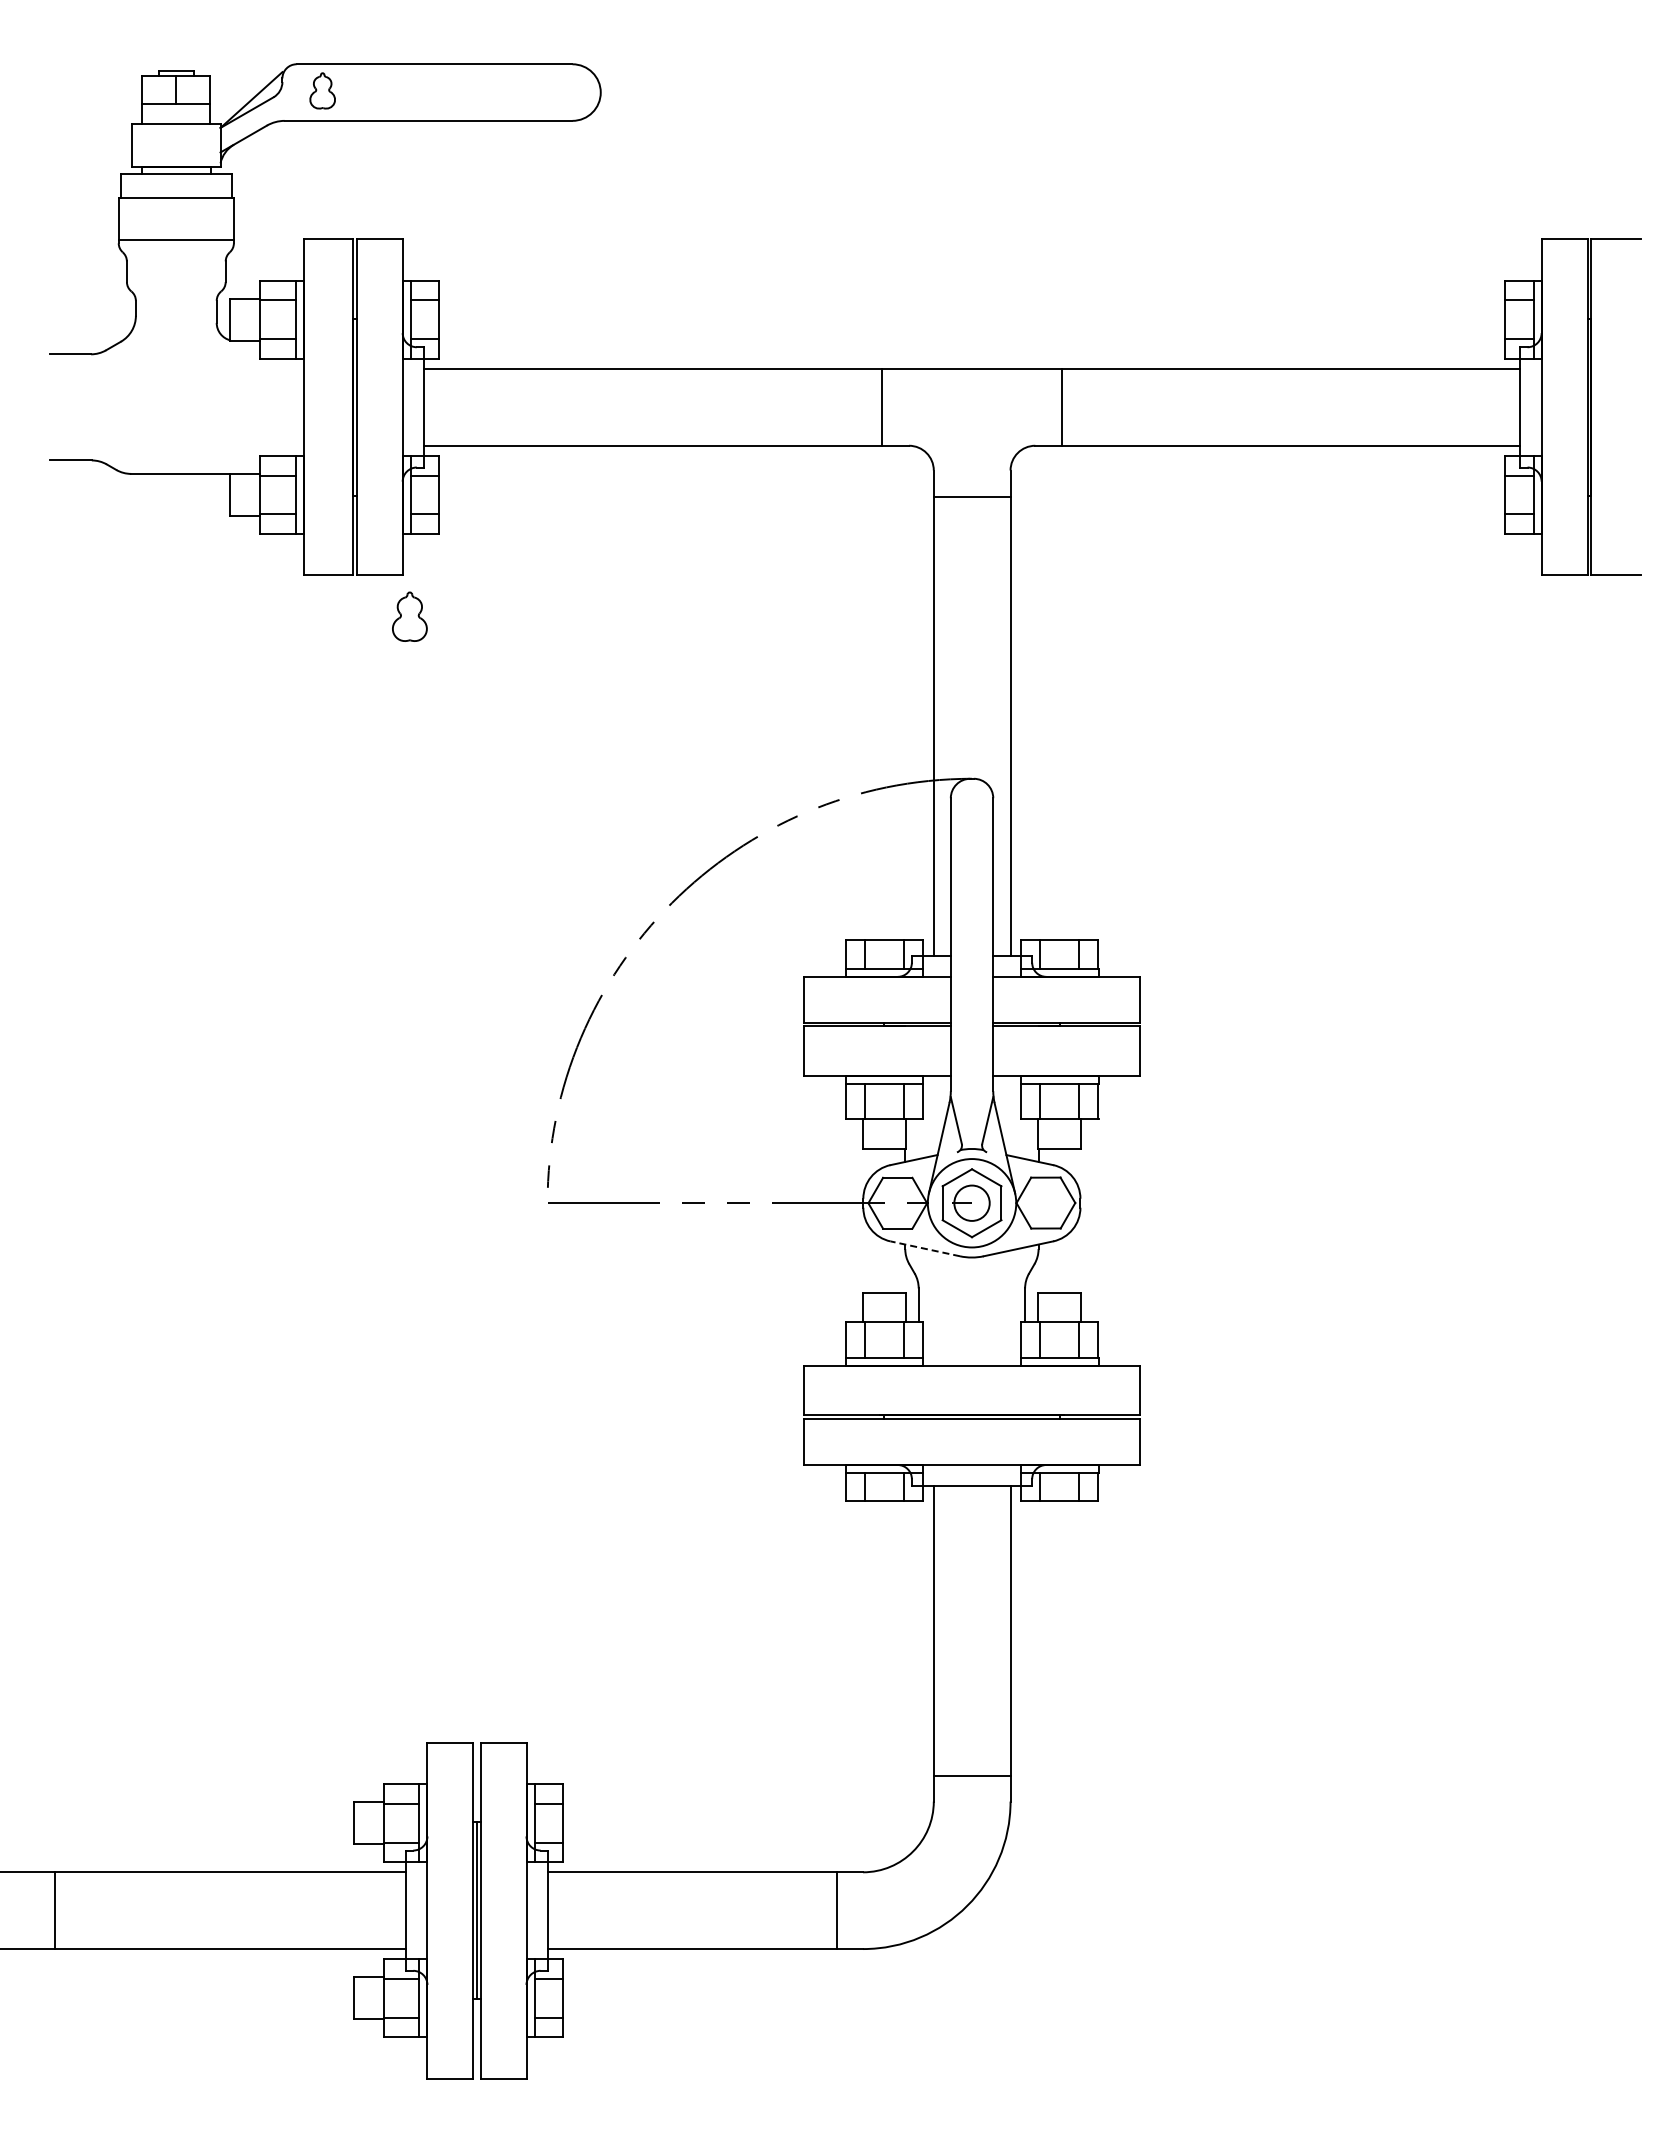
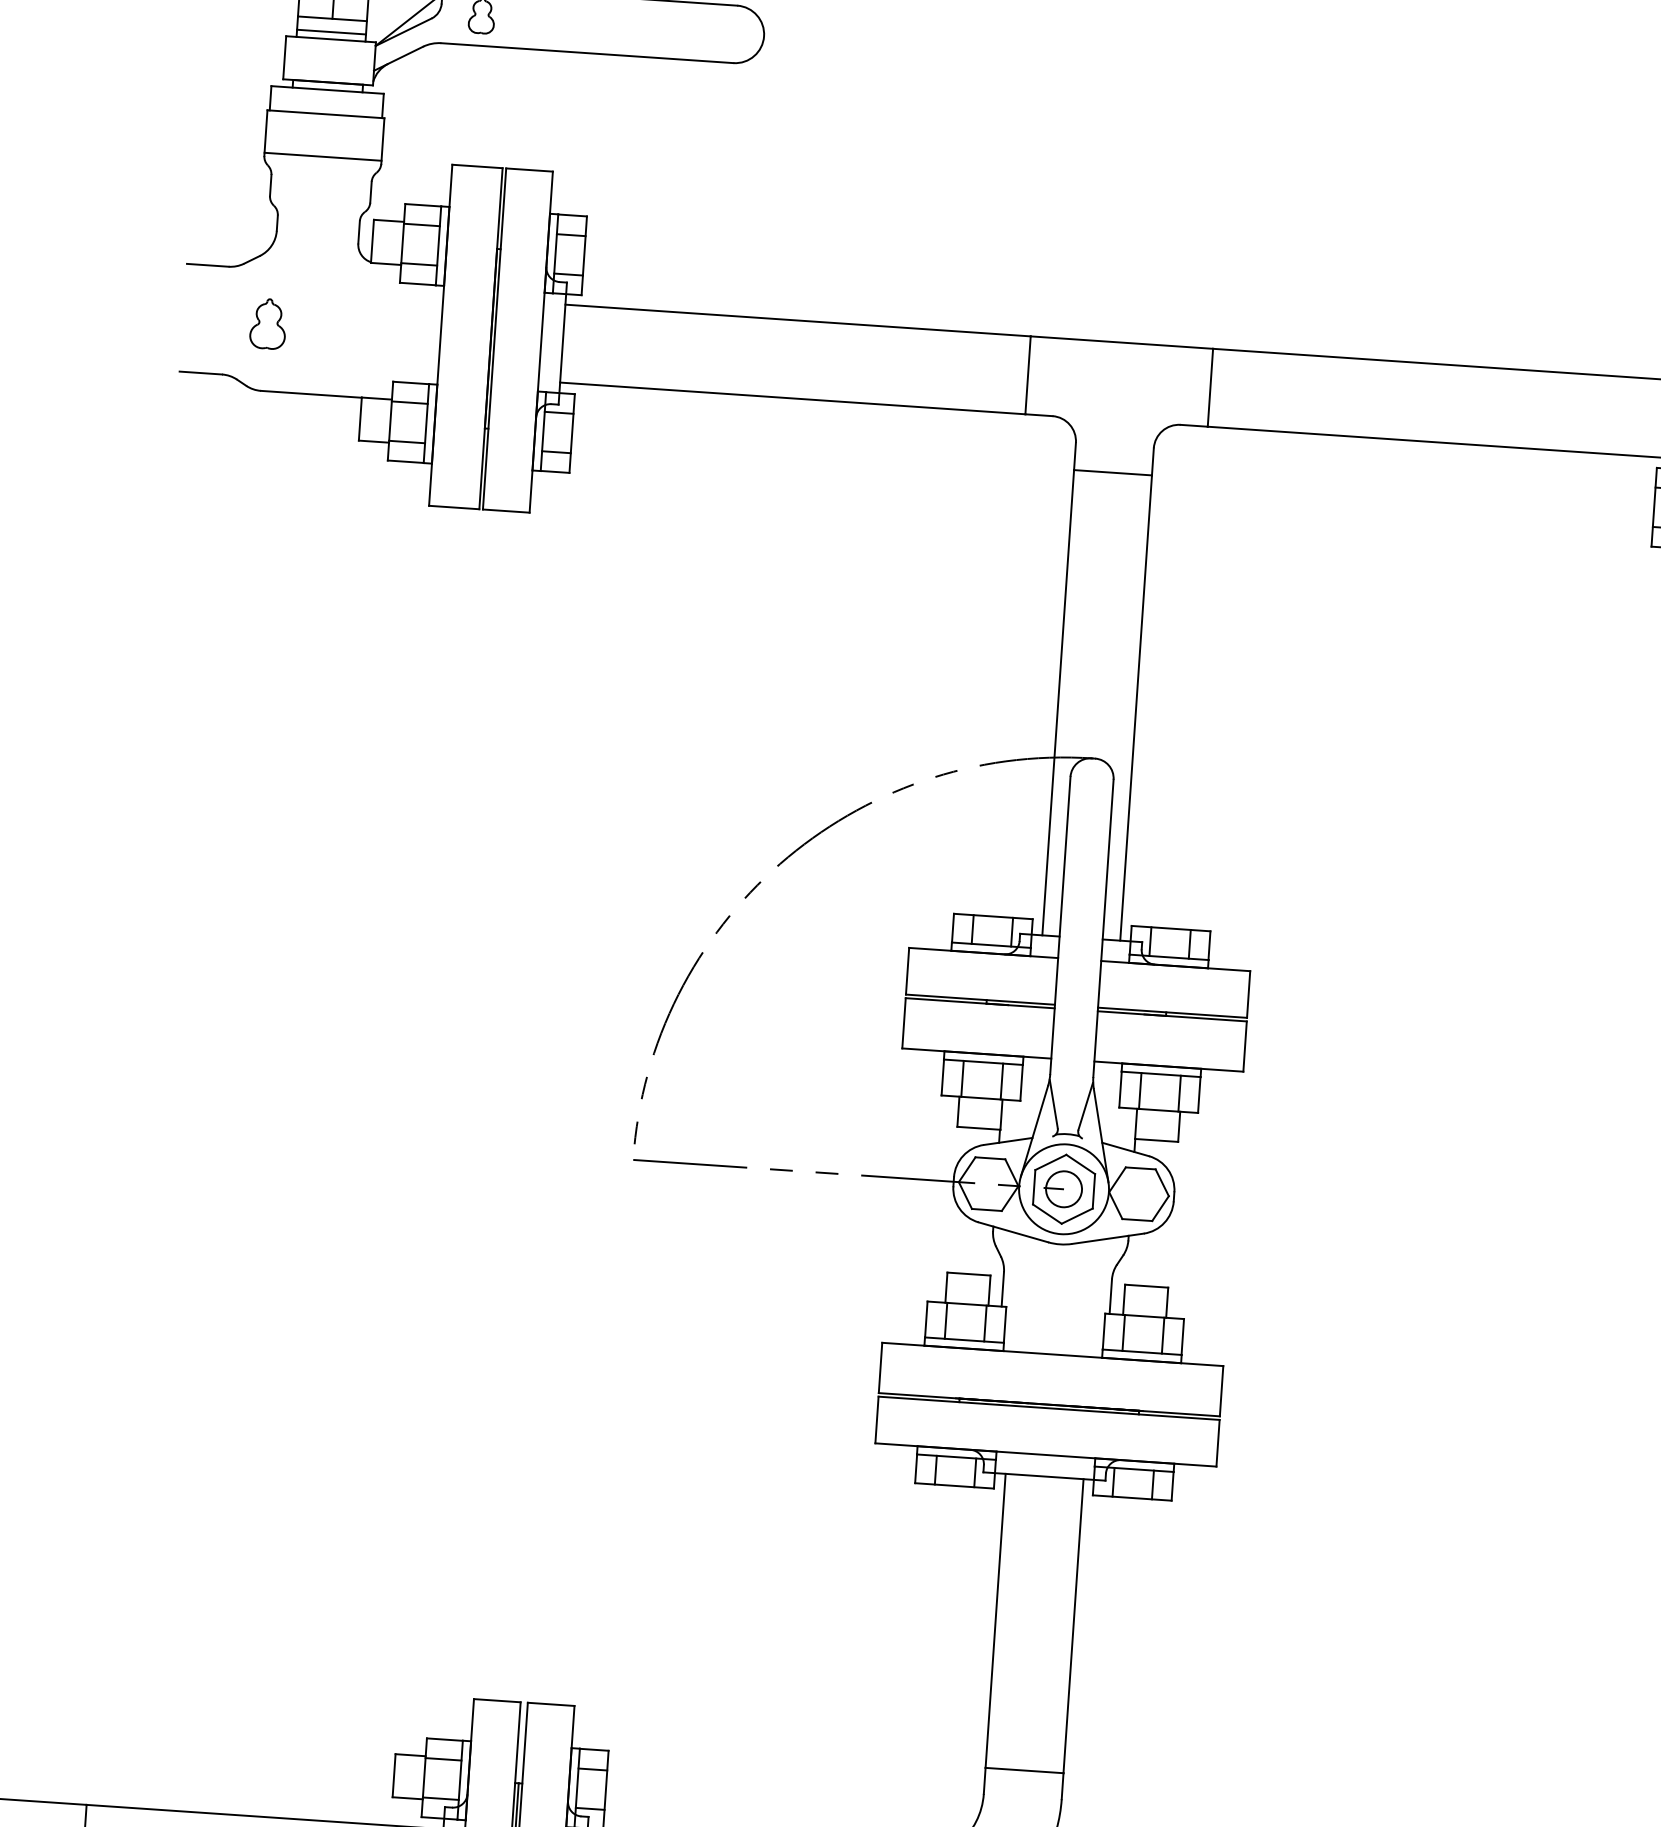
line: (176, 117) -> (331, 32), added
part: (409, 616) -> (268, 323), moved
line: (925, 1248) -> (1013, 1232), dashed -> solid

